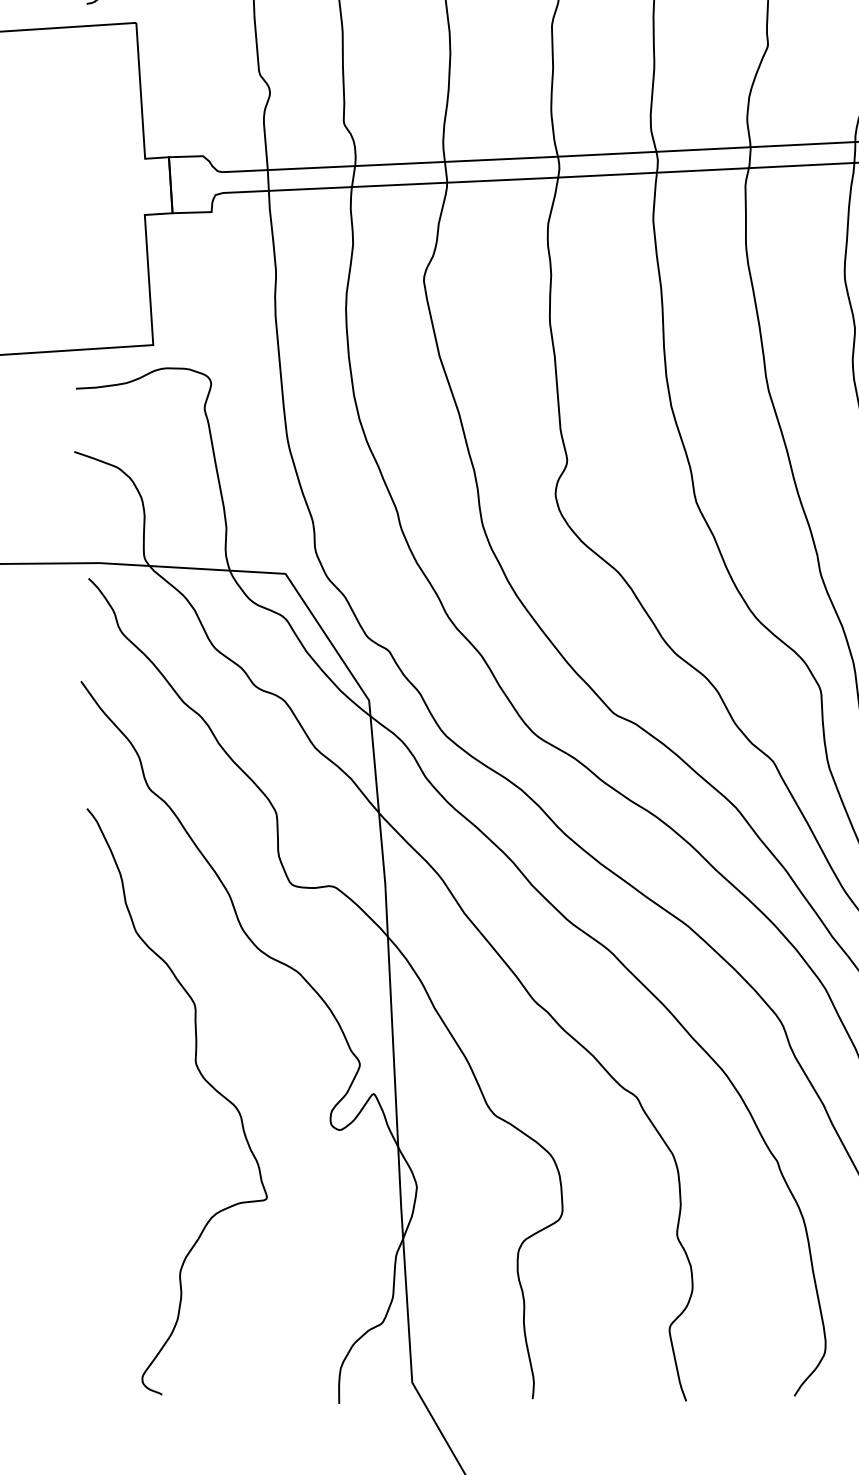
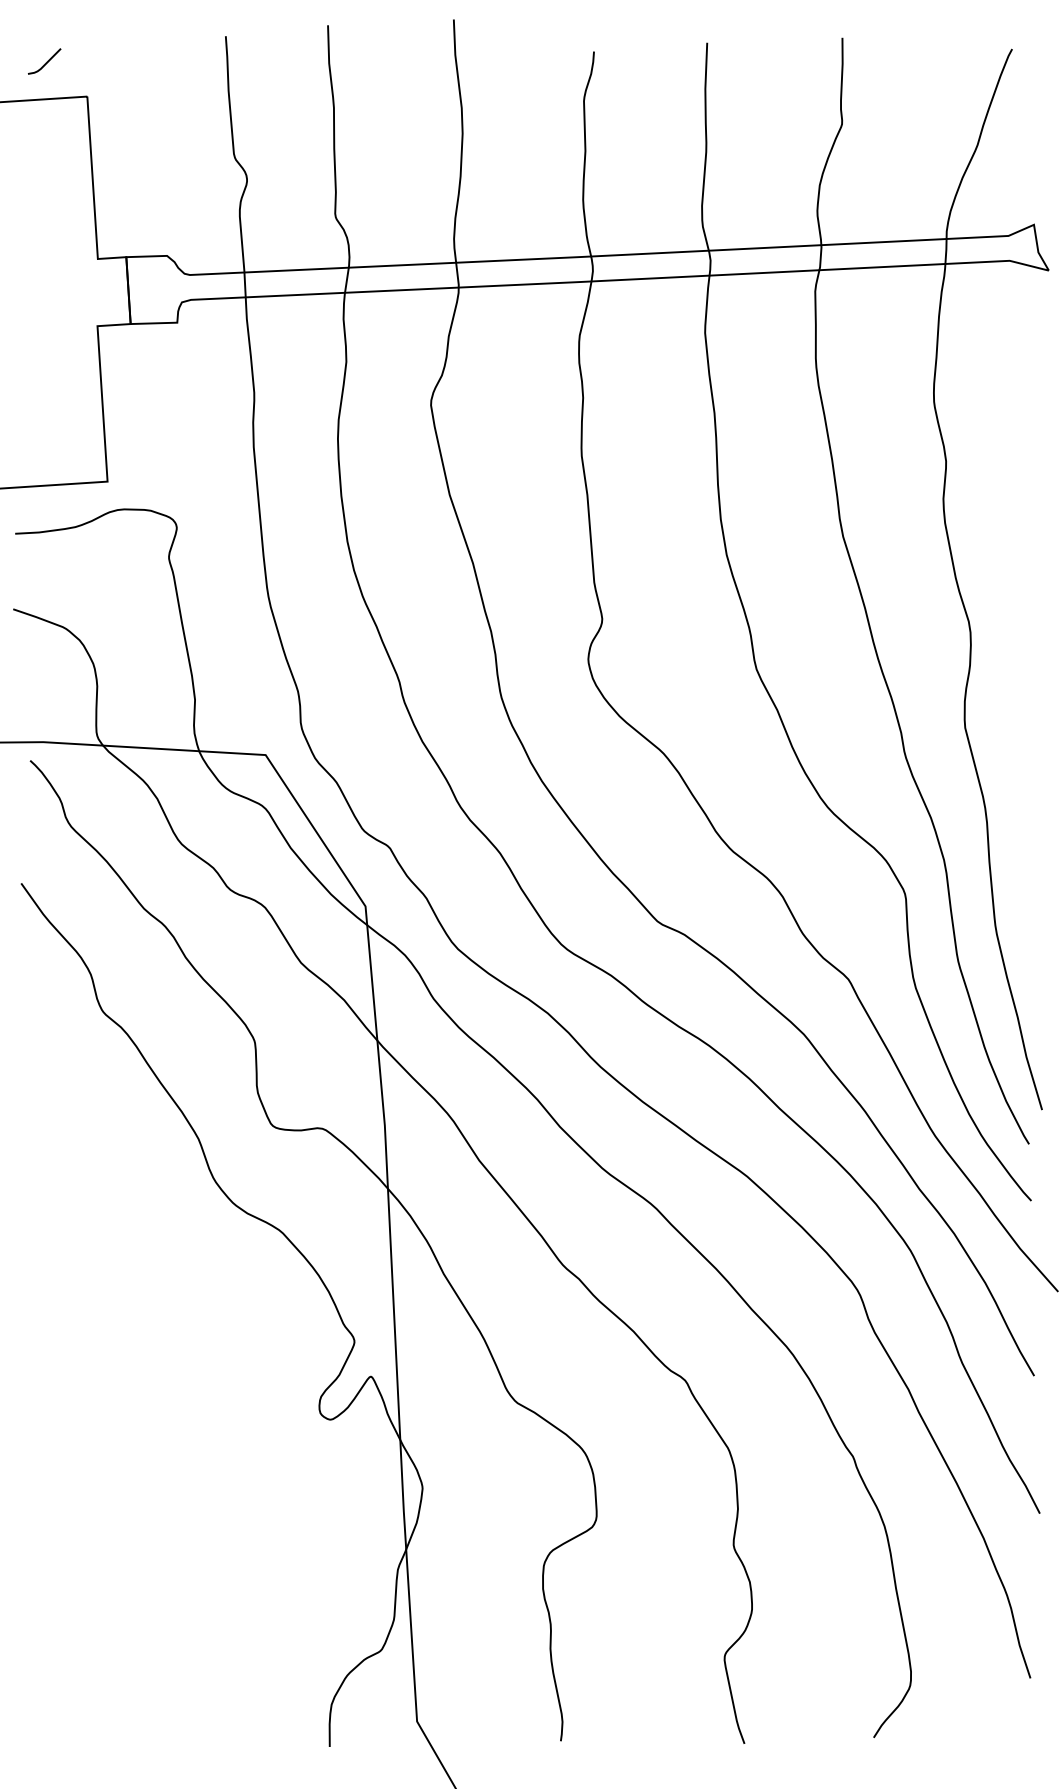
curve: (202, 1078) -> (166, 1357), removed

